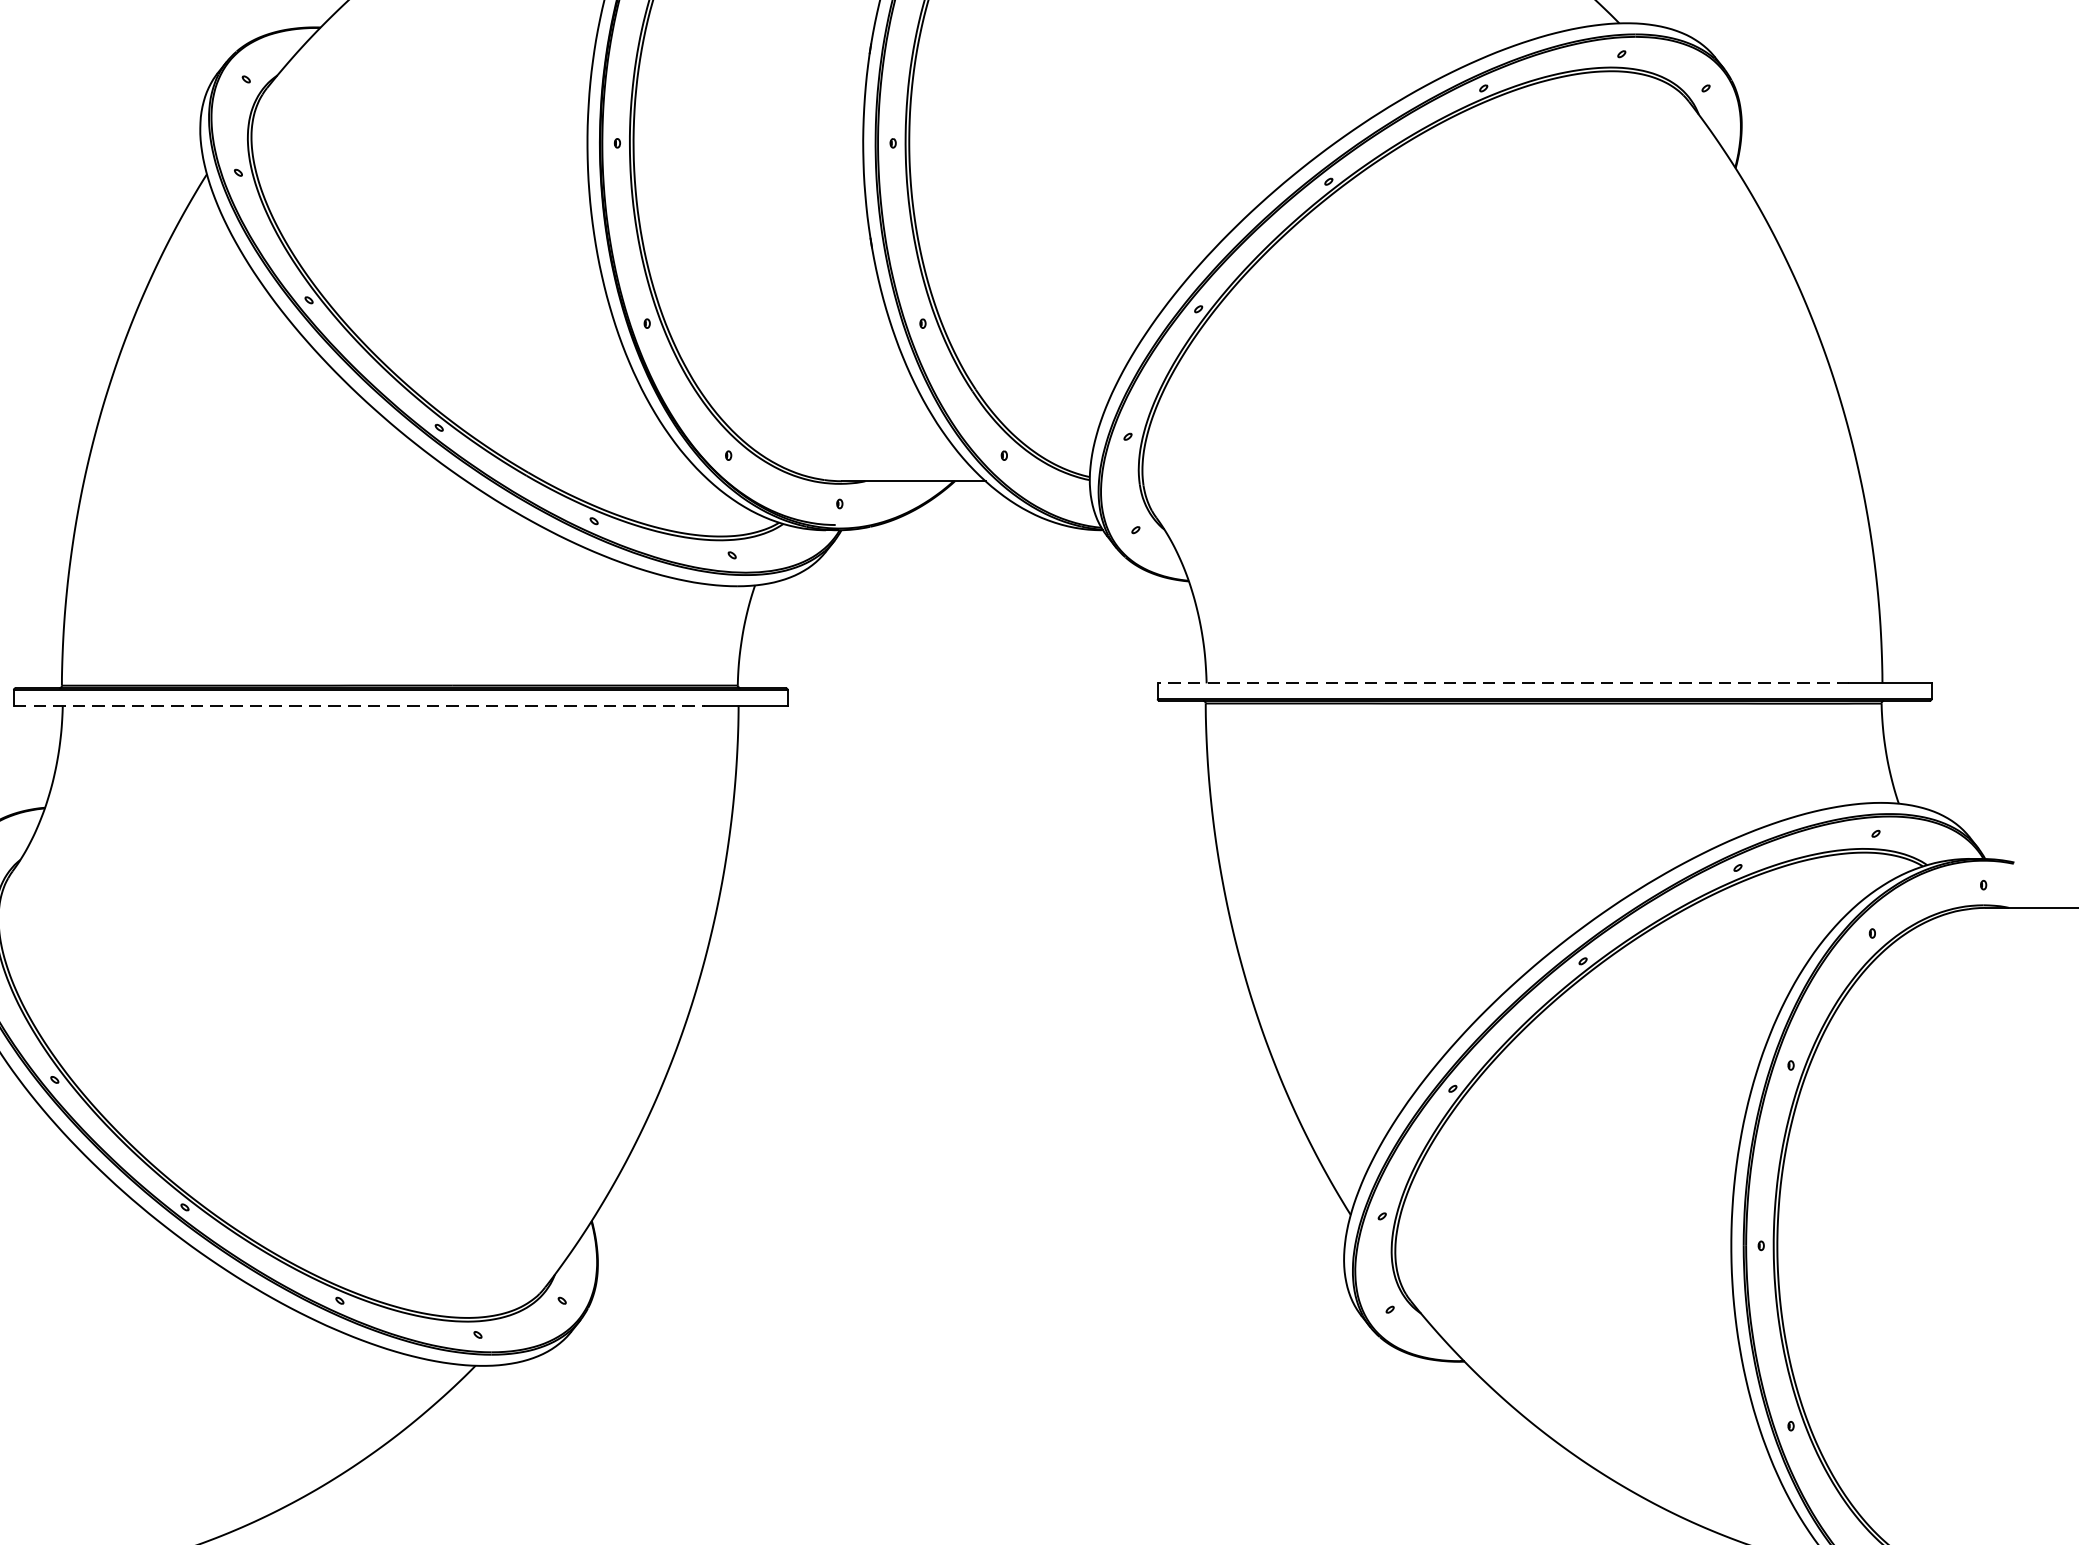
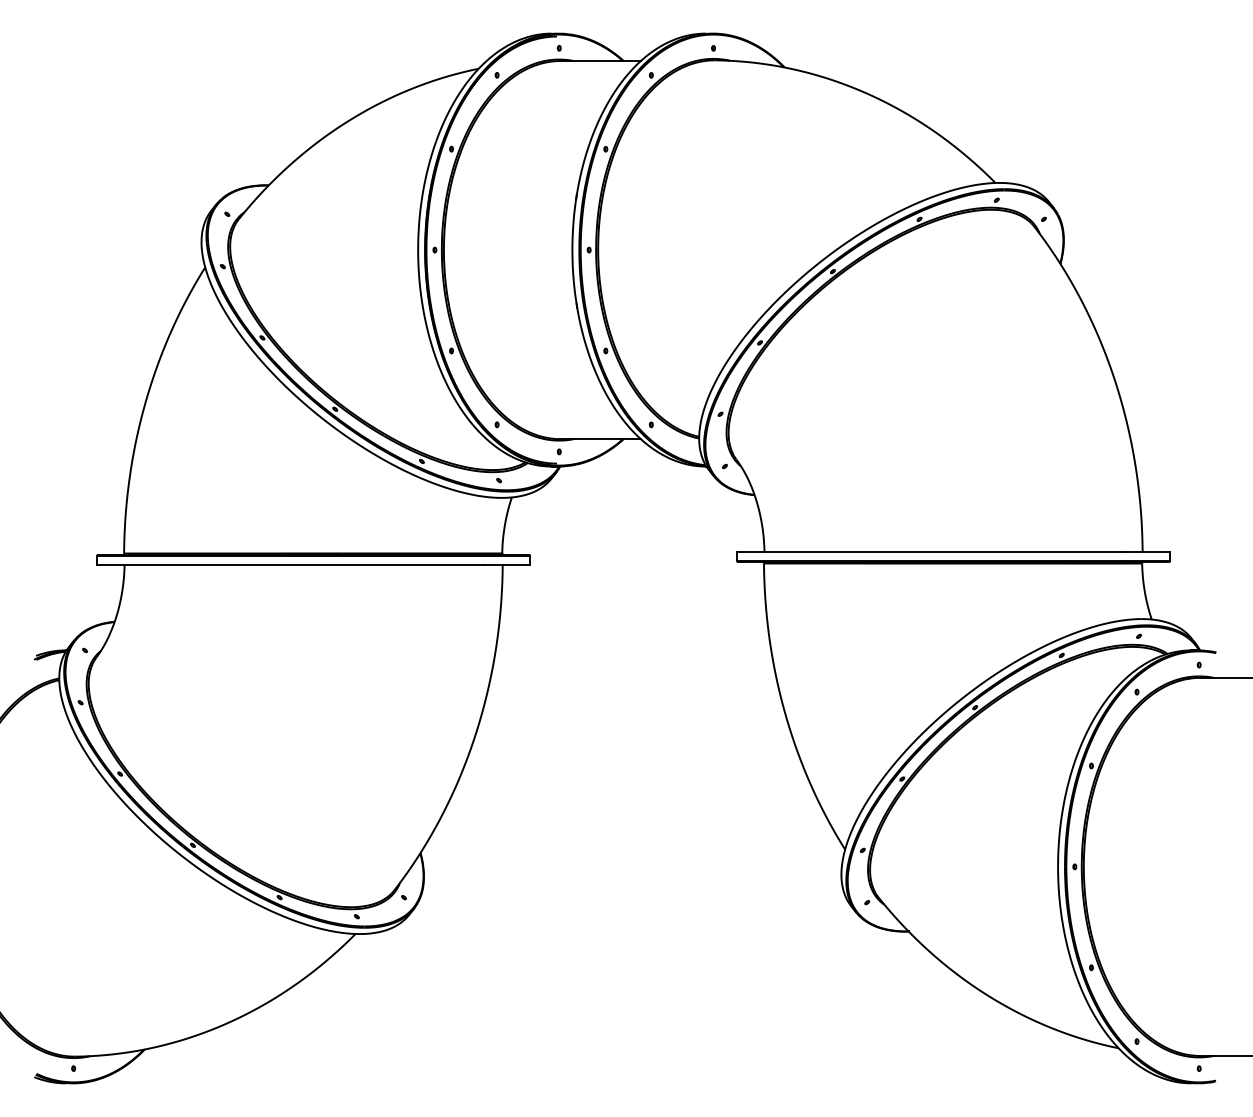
line: (1503, 683) -> (930, 552), dashed -> solid
line: (361, 705) -> (291, 564), dashed -> solid

